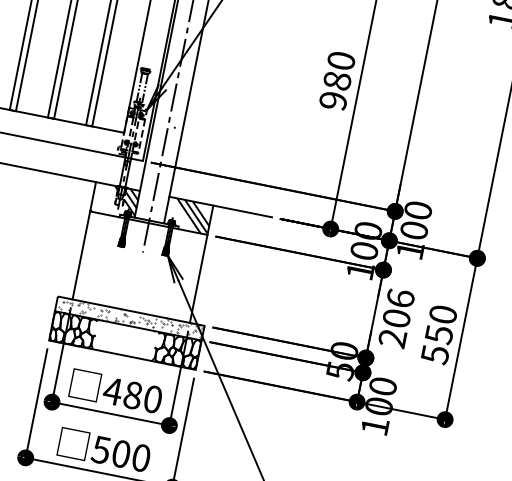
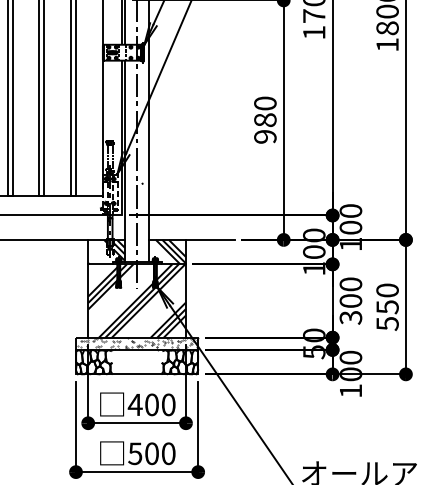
hatch: (139, 266) -> (136, 300), added
text: (396, 317) -> (350, 300), 206 -> 300
text: (132, 396) -> (151, 405), 480 -> 400

